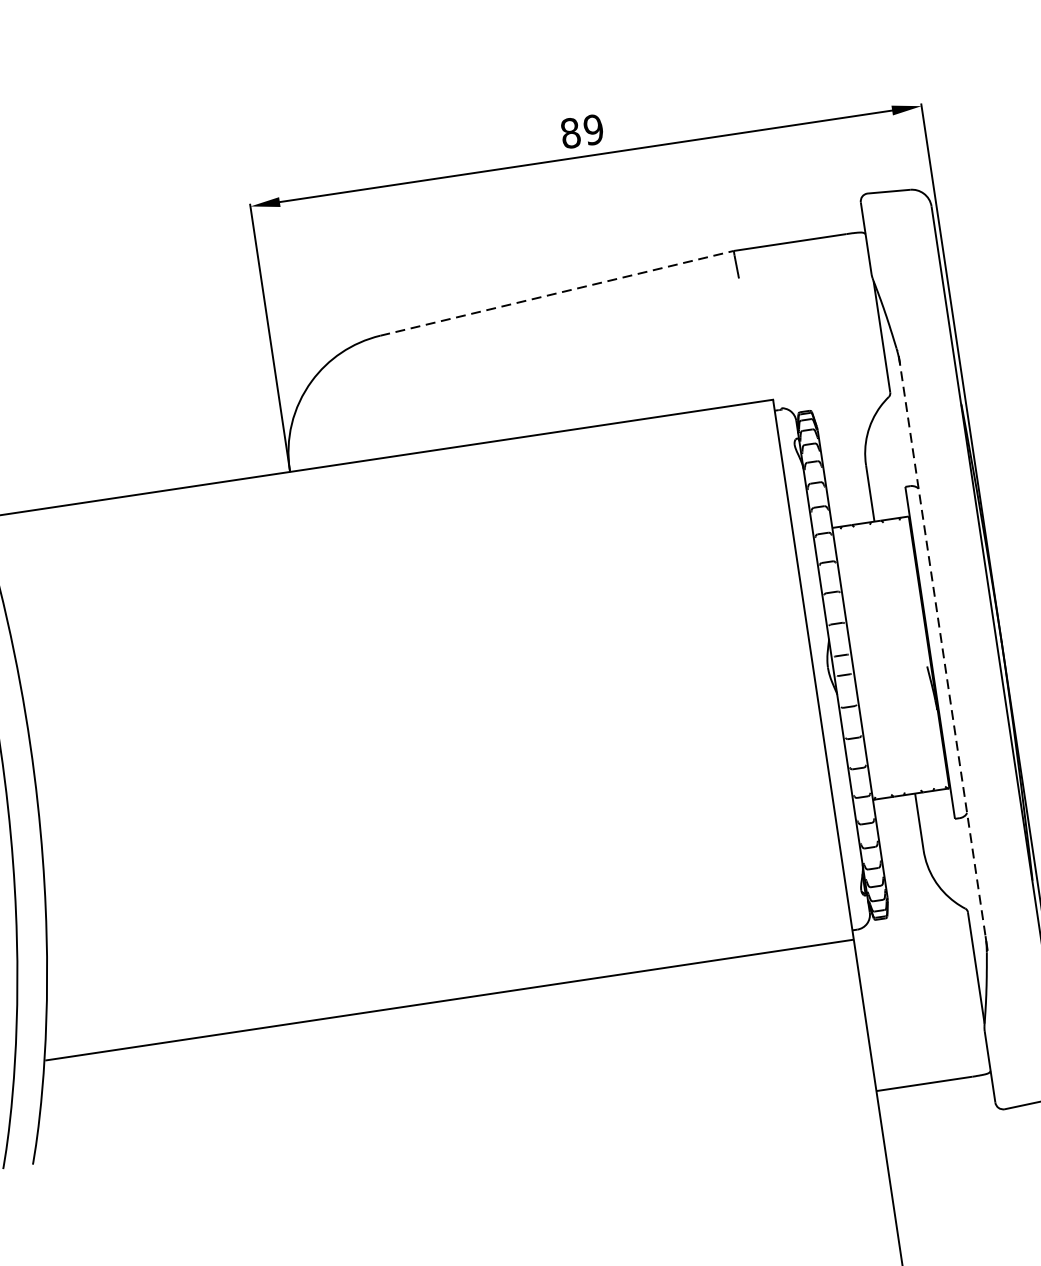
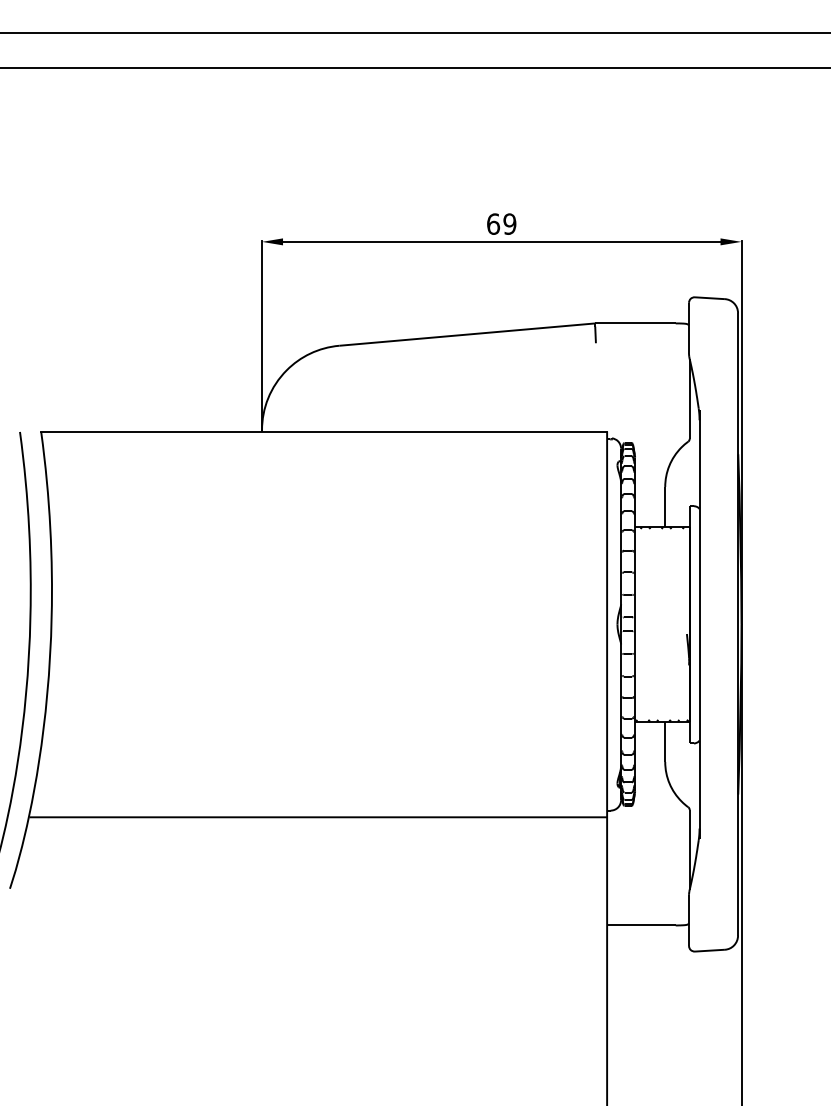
text: (570, 132) -> (493, 223), 89 -> 69
line: (557, 293) -> (467, 334), dashed -> solid
line: (942, 650) -> (699, 624), dashed -> solid

